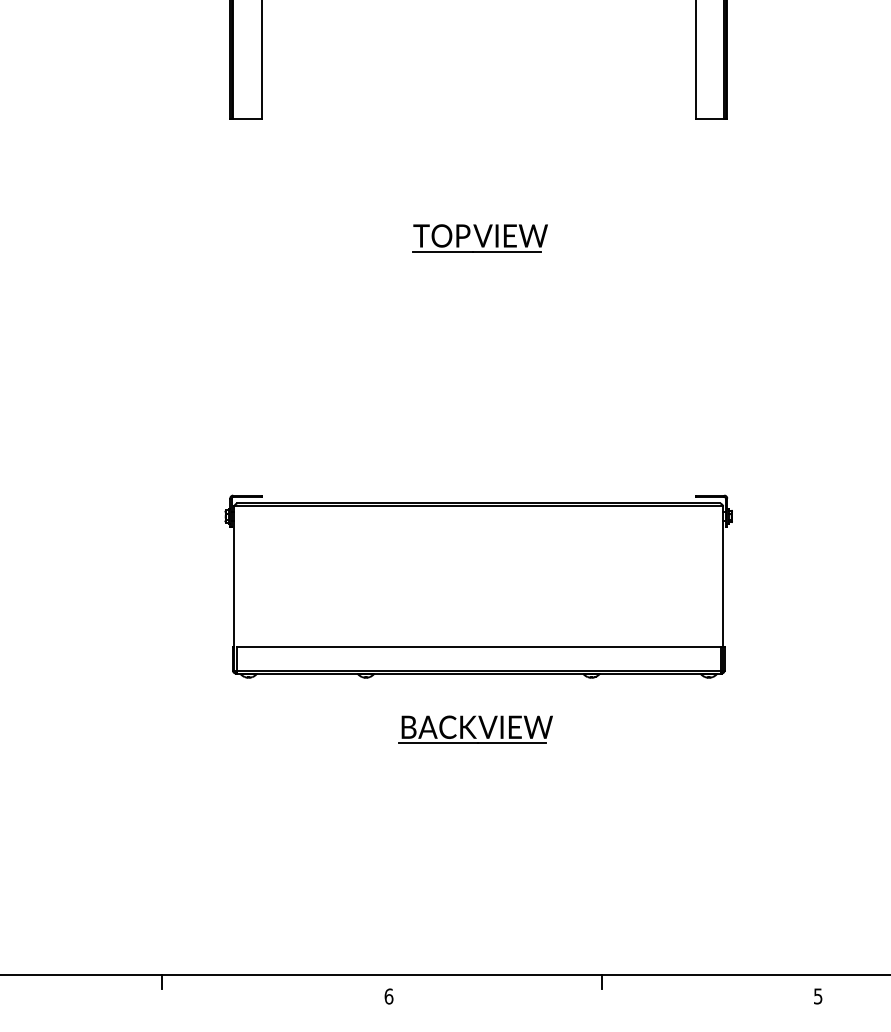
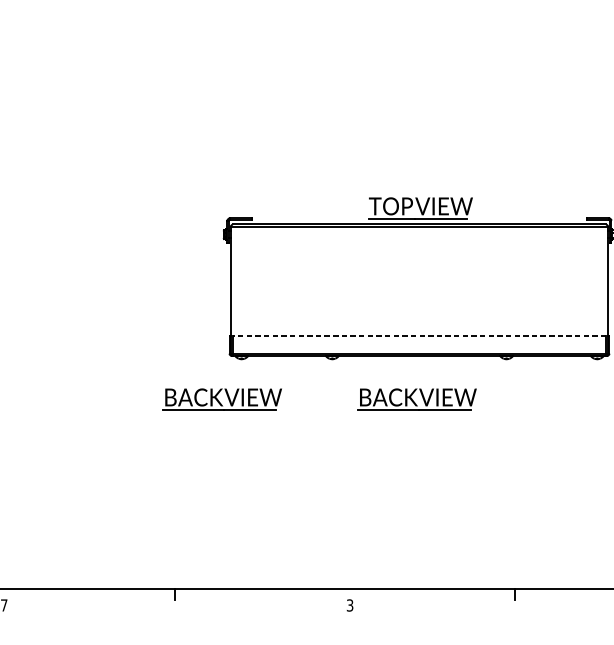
part: (479, 238) -> (420, 208), moved
line: (478, 647) -> (419, 335), solid -> dashed
part: (223, 729) -> (222, 399), added
text: (388, 996) -> (349, 605), 6 -> 3

